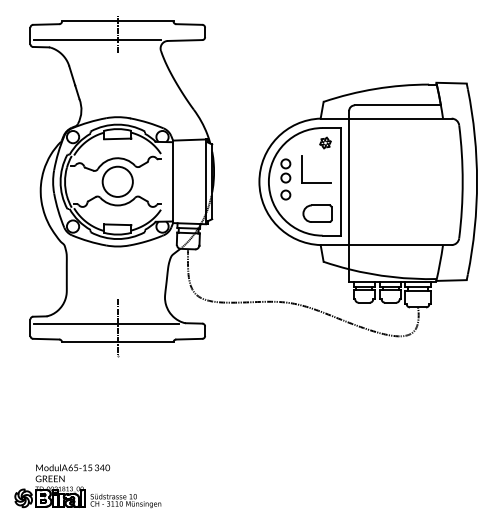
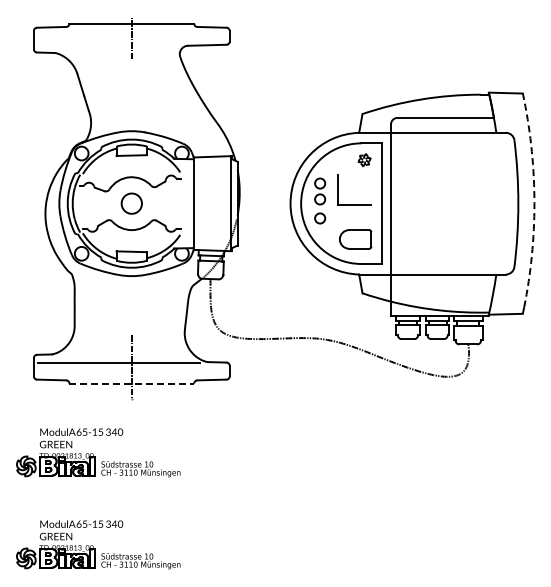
line: (97, 39) -> (109, 44), removed
circle: (117, 181) -> (131, 203), size x0.6
arc: (477, 181) -> (534, 203), solid -> dashed
line: (118, 342) -> (132, 383), solid -> dashed
part: (88, 403) -> (98, 452), added

